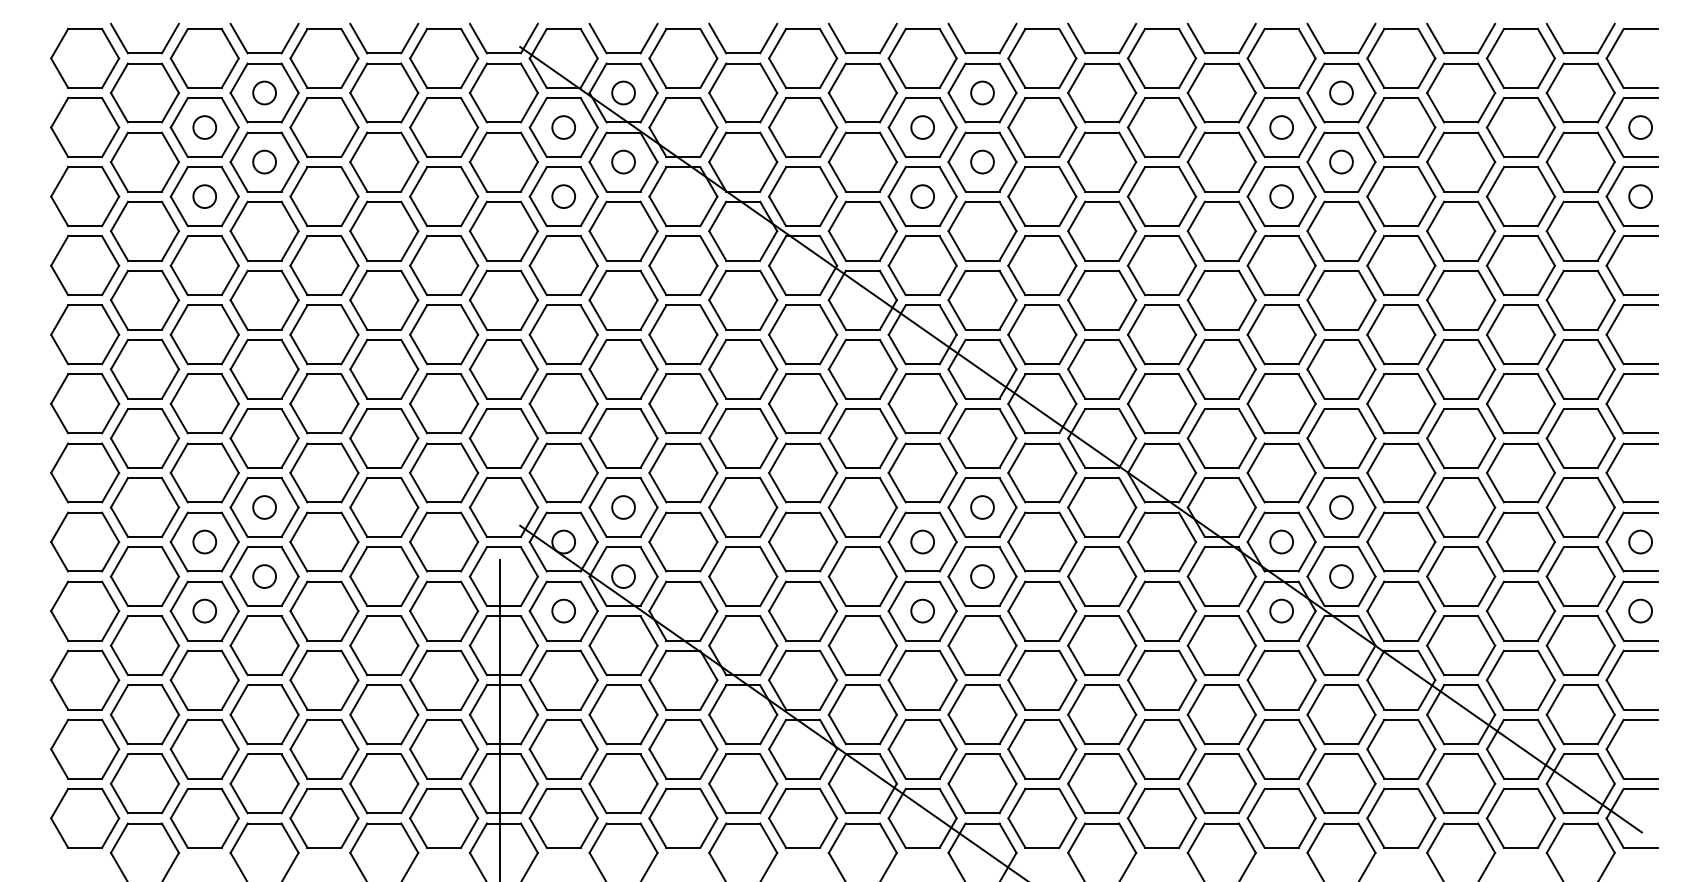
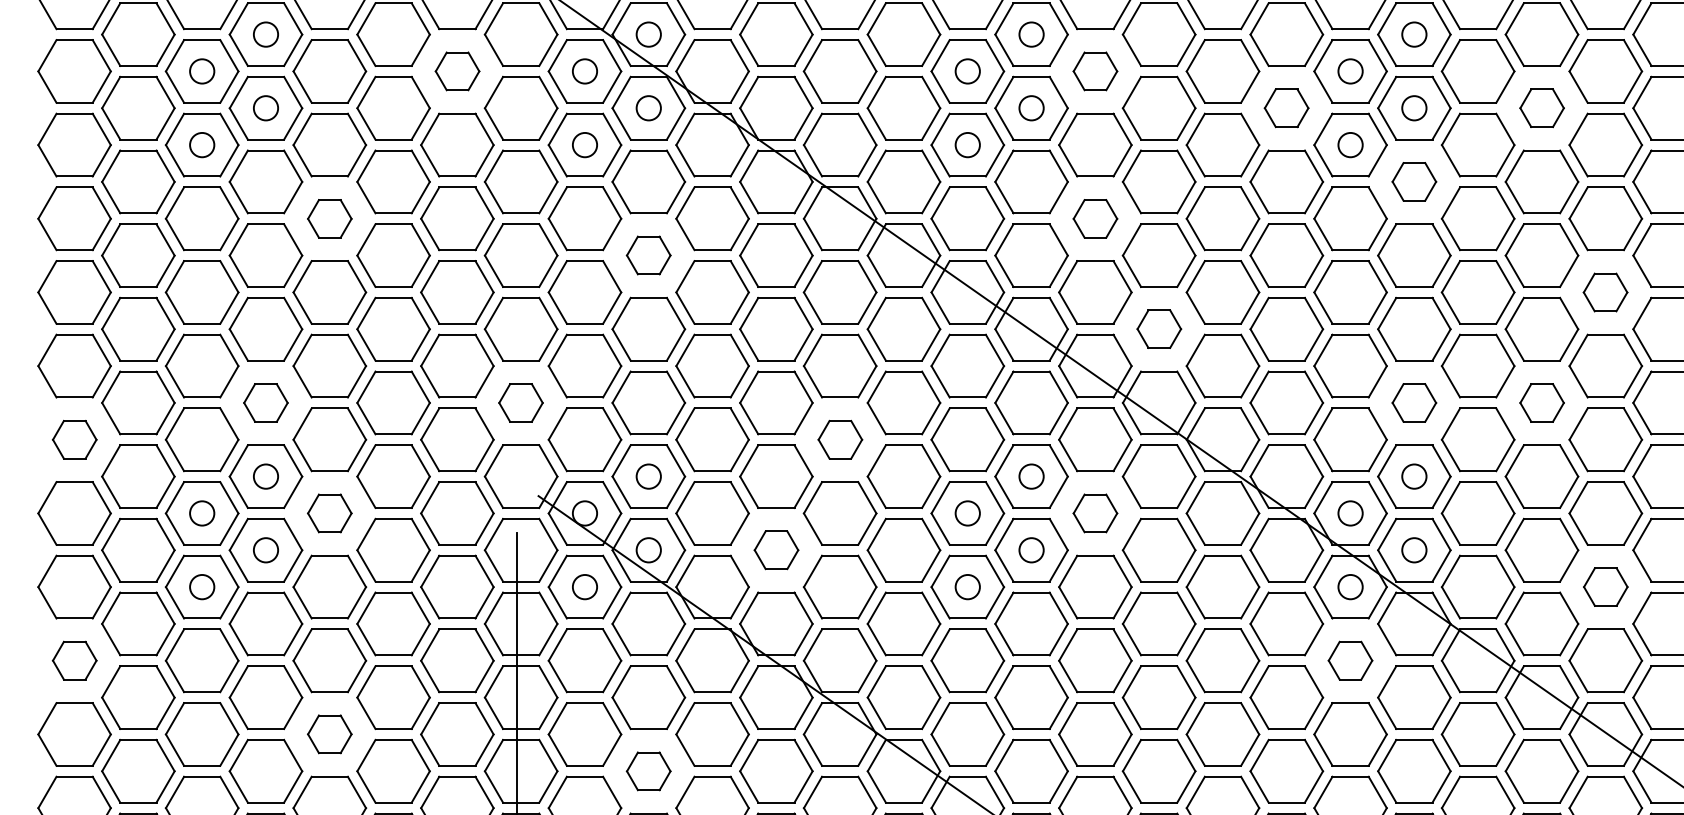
part: (444, 127) -> (457, 71), size x0.6
part: (1042, 127) -> (1095, 71), size x0.6
part: (1221, 161) -> (1286, 107), size x0.6
part: (1461, 161) -> (1542, 107), size x0.6
part: (1341, 230) -> (1414, 181), size x0.6
part: (324, 265) -> (329, 218), size x0.6
part: (1042, 265) -> (1095, 218), size x0.6
part: (623, 299) -> (648, 254), size x0.6
part: (1520, 334) -> (1605, 292), size x0.6
part: (1102, 368) -> (1159, 328), size x0.6
part: (264, 438) -> (265, 403), size x0.6
part: (503, 438) -> (520, 403), size x0.6
part: (1341, 438) -> (1414, 403), size x0.6
part: (1461, 438) -> (1542, 403), size x0.6
part: (85, 472) -> (74, 439), size x0.6
part: (803, 472) -> (840, 439), size x0.6
part: (324, 541) -> (329, 512), size x0.6
part: (1042, 541) -> (1095, 512), size x0.6
part: (743, 576) -> (776, 550), size x0.6
part: (1520, 610) -> (1605, 586), size x0.6
part: (85, 679) -> (74, 660), size x0.6
part: (1281, 679) -> (1350, 660), size x0.6
part: (324, 748) -> (329, 733), size x0.6
part: (623, 783) -> (648, 770), size x0.6

